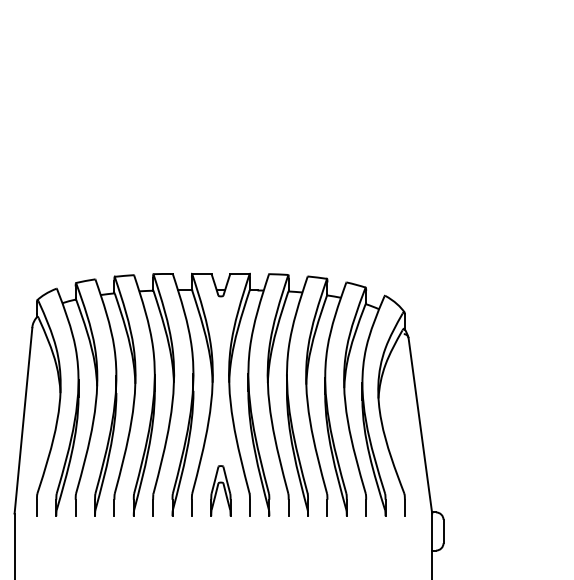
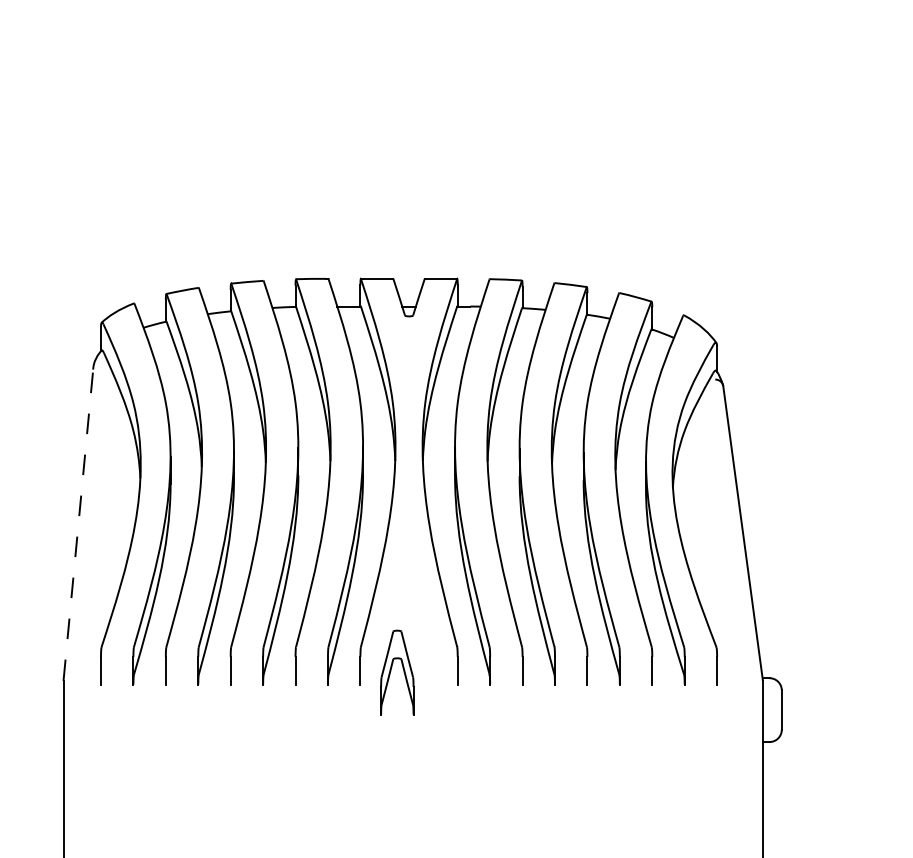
line: (23, 420) -> (78, 524), solid -> dashed
part: (220, 490) -> (396, 671), moved

